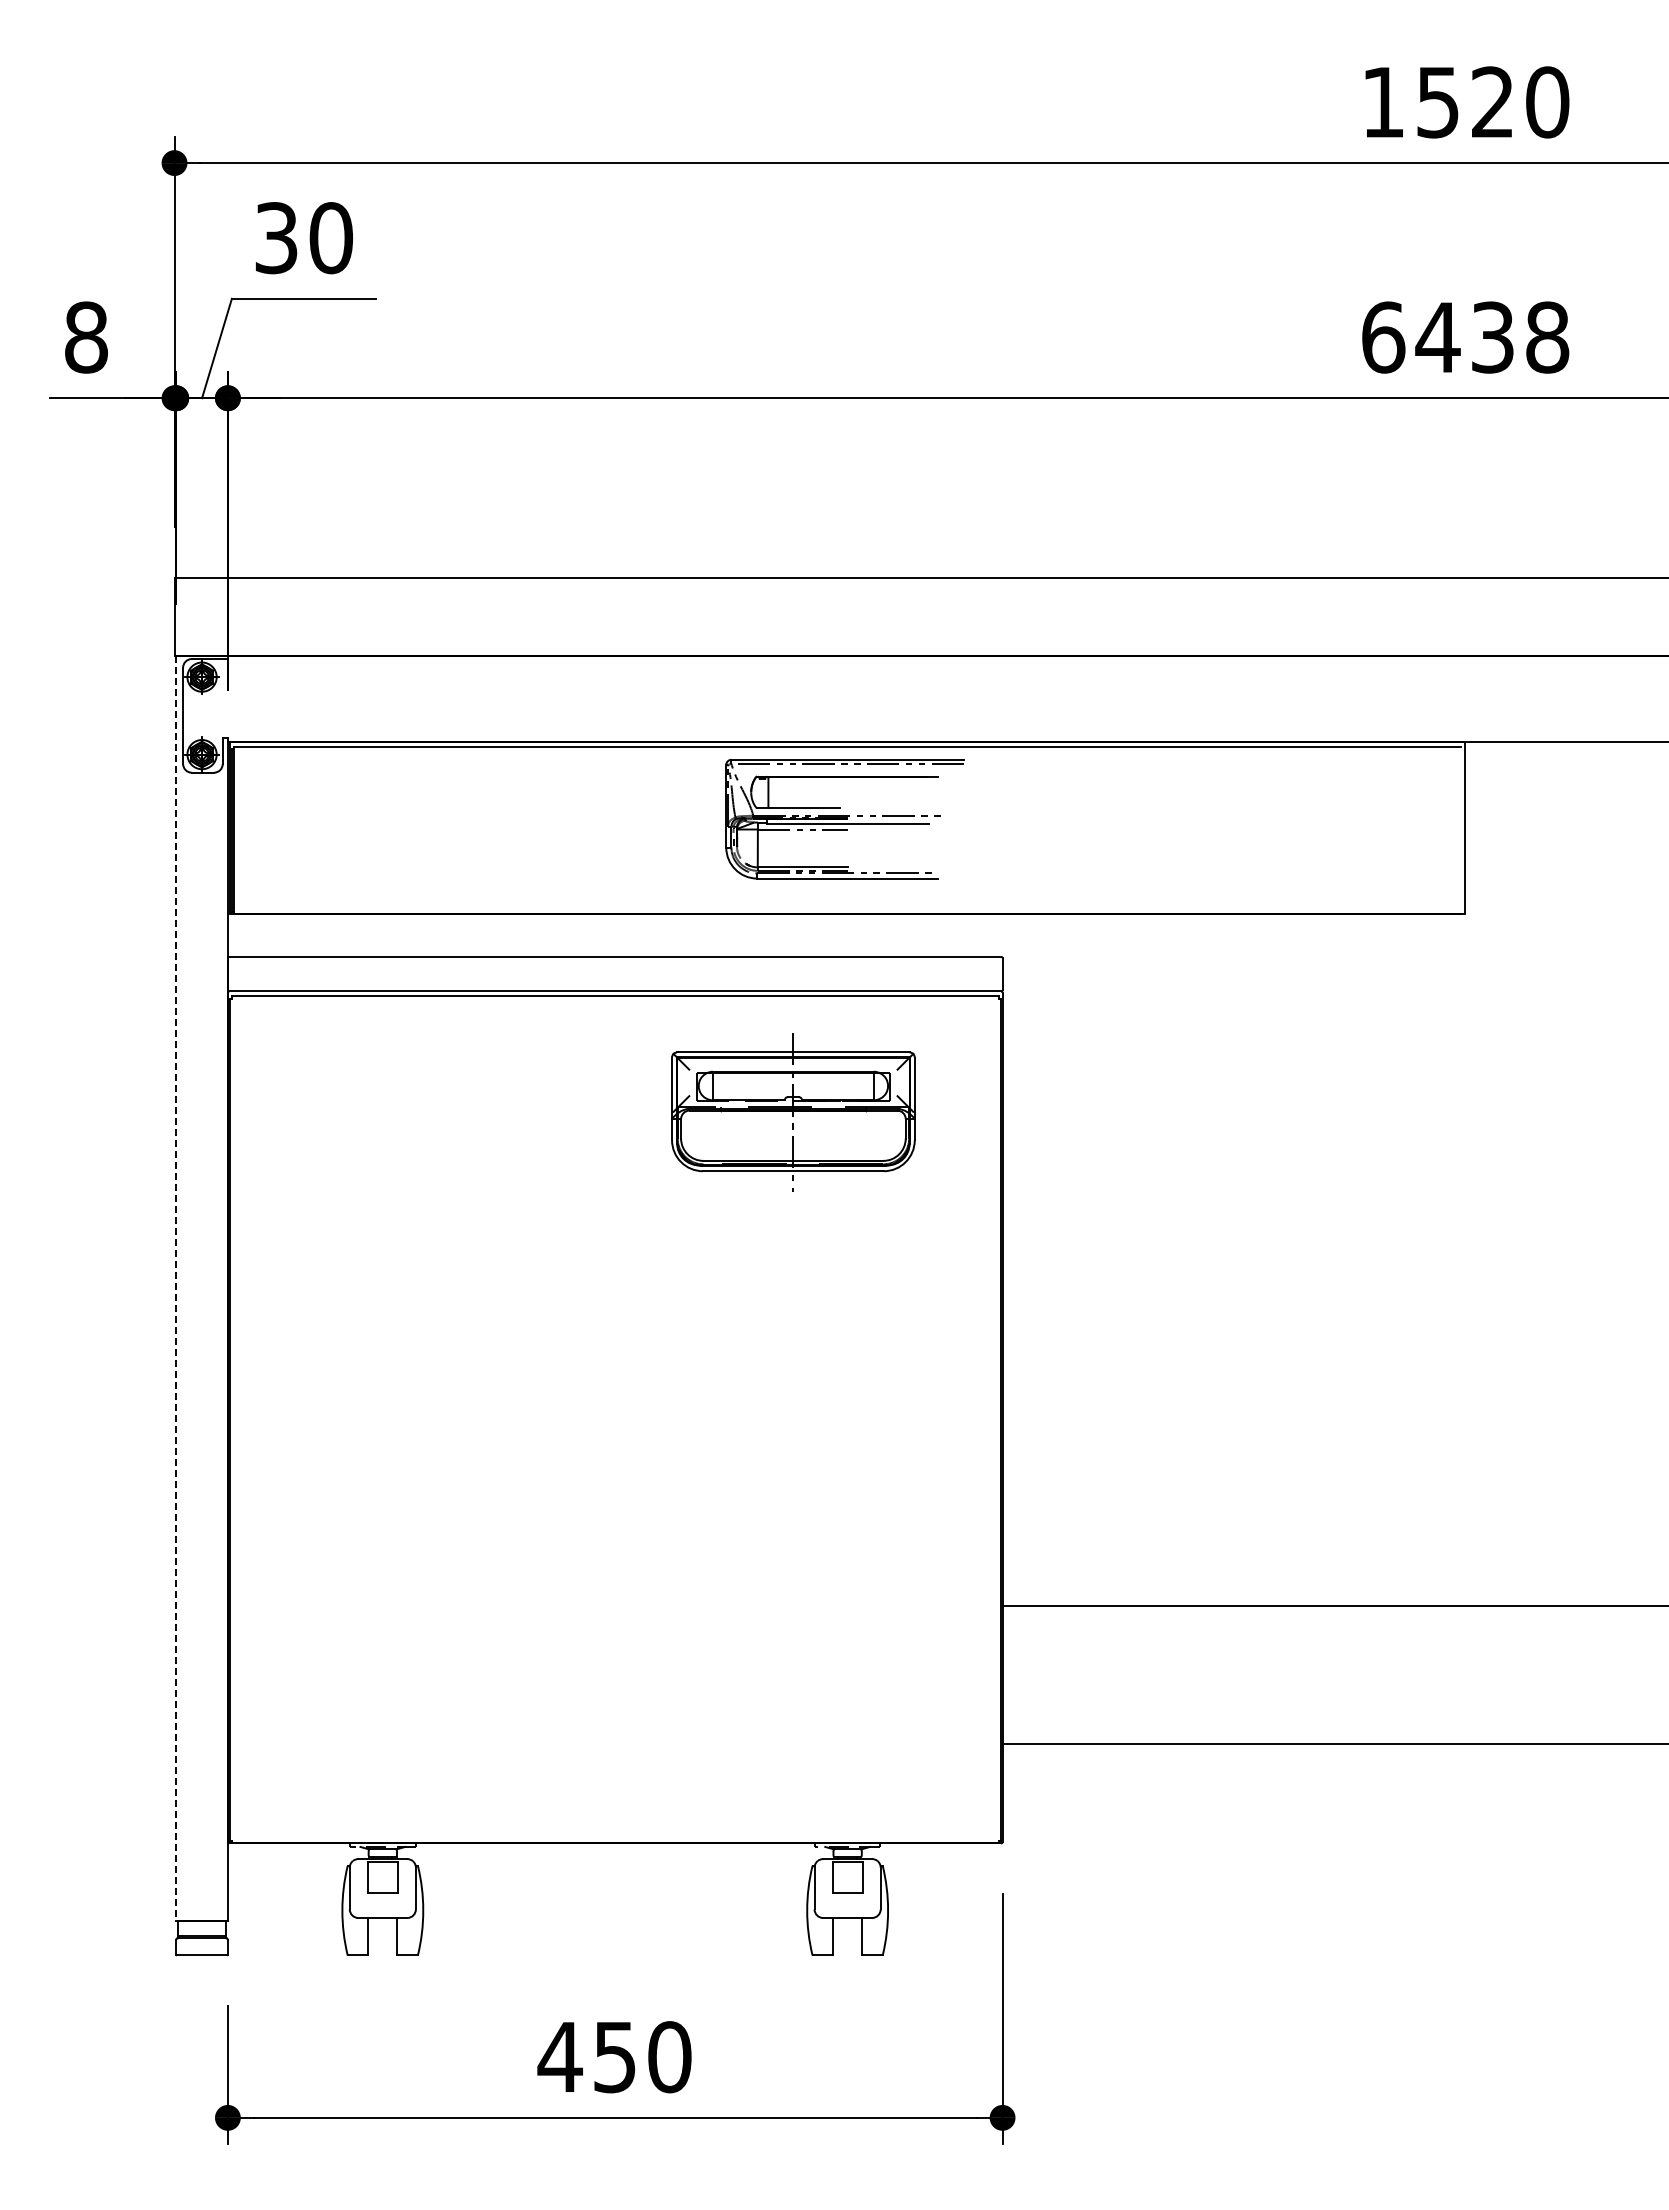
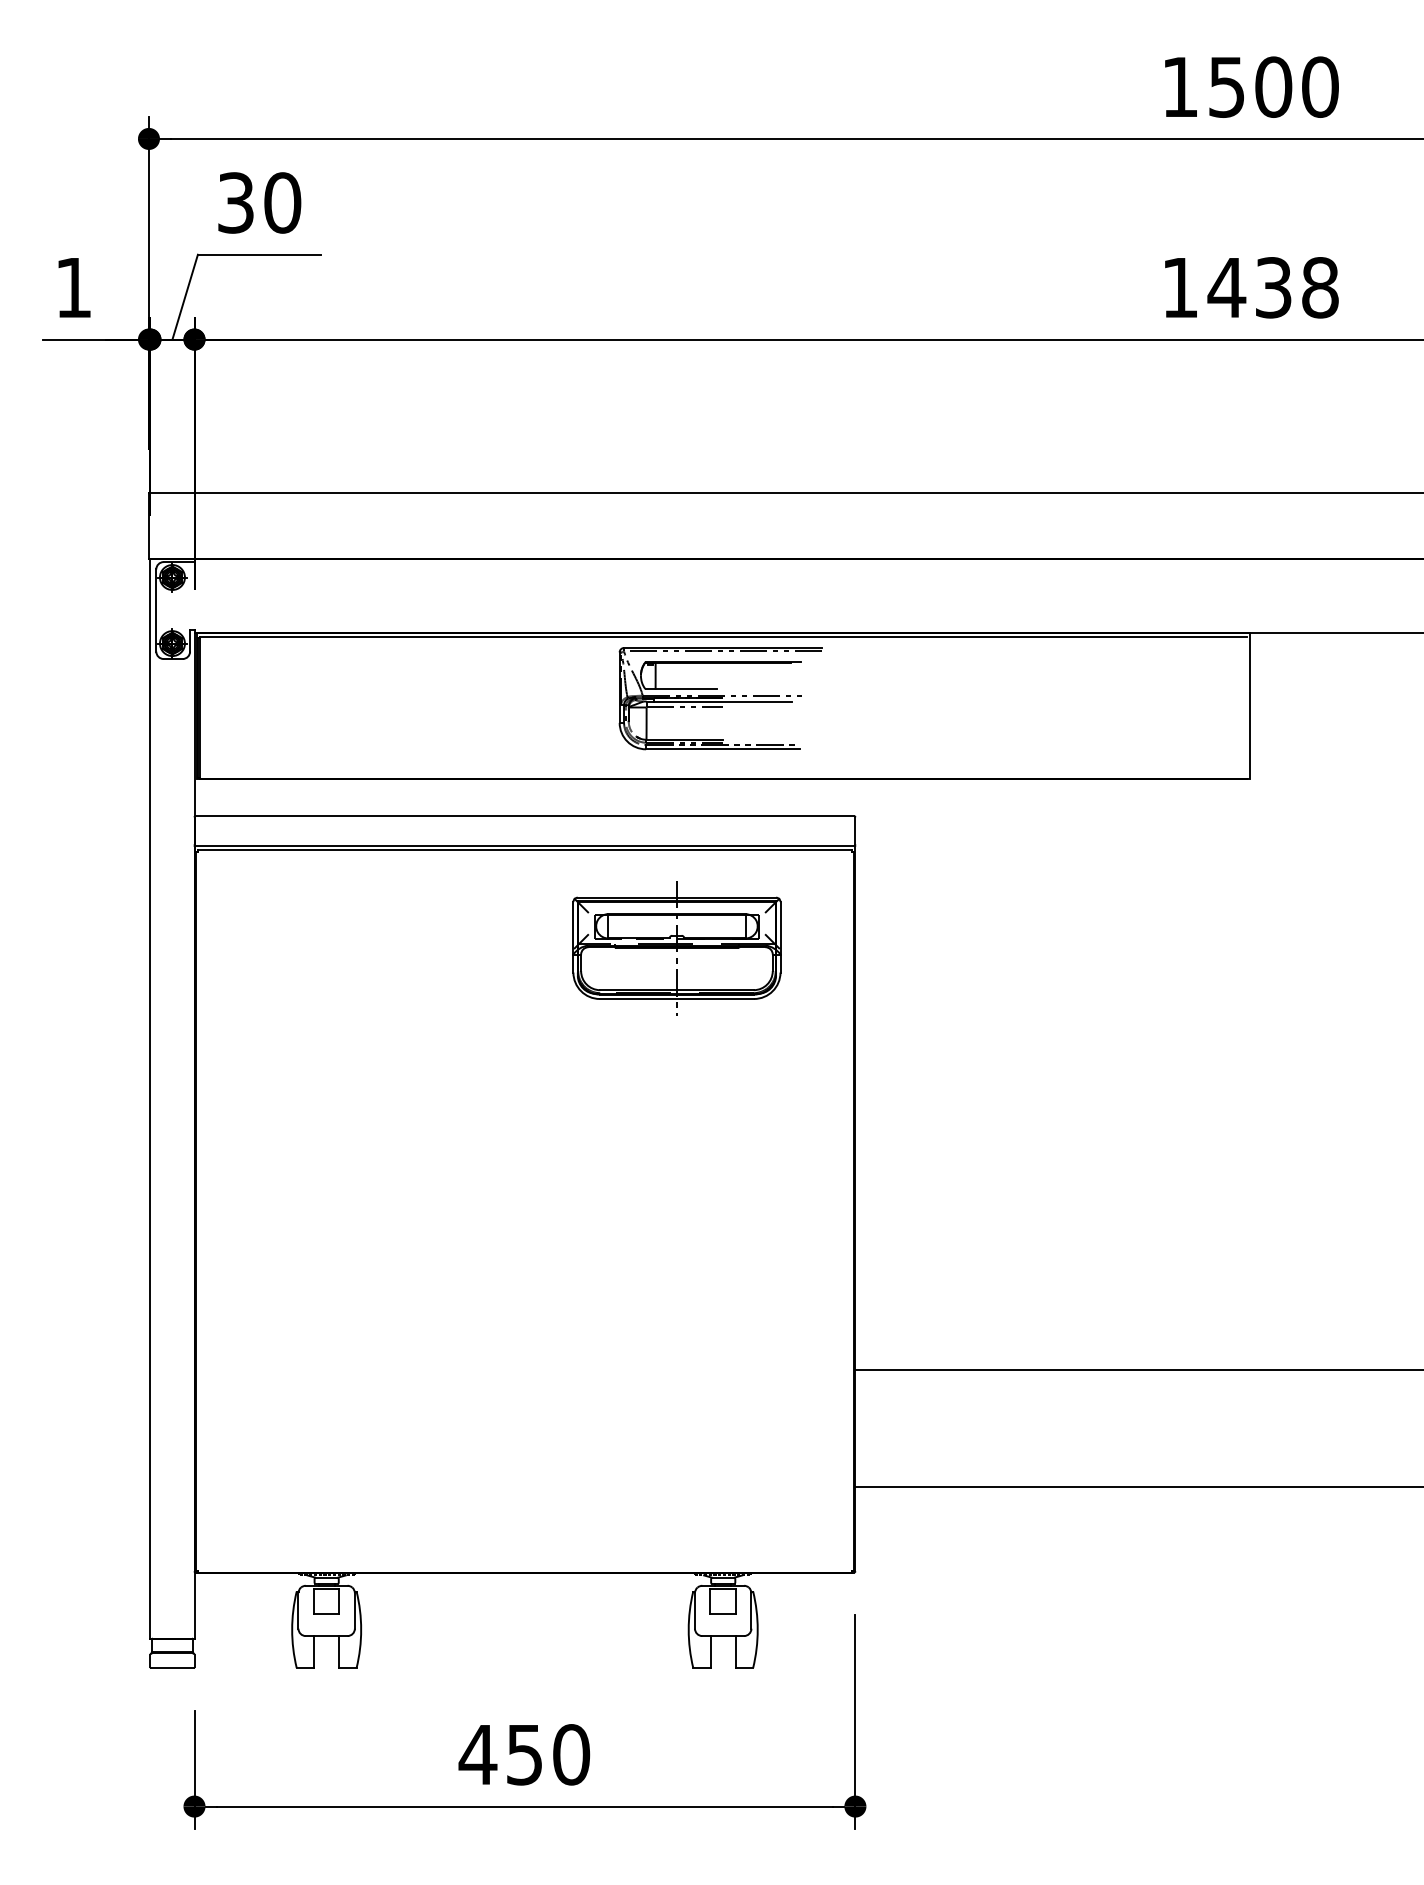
text: (1492, 102) -> (1273, 87), 1520 -> 1500
text: (86, 337) -> (73, 287), 8 -> 1
text: (1383, 337) -> (1180, 287), 6438 -> 1438
line: (176, 1288) -> (150, 1099), dashed -> solid

